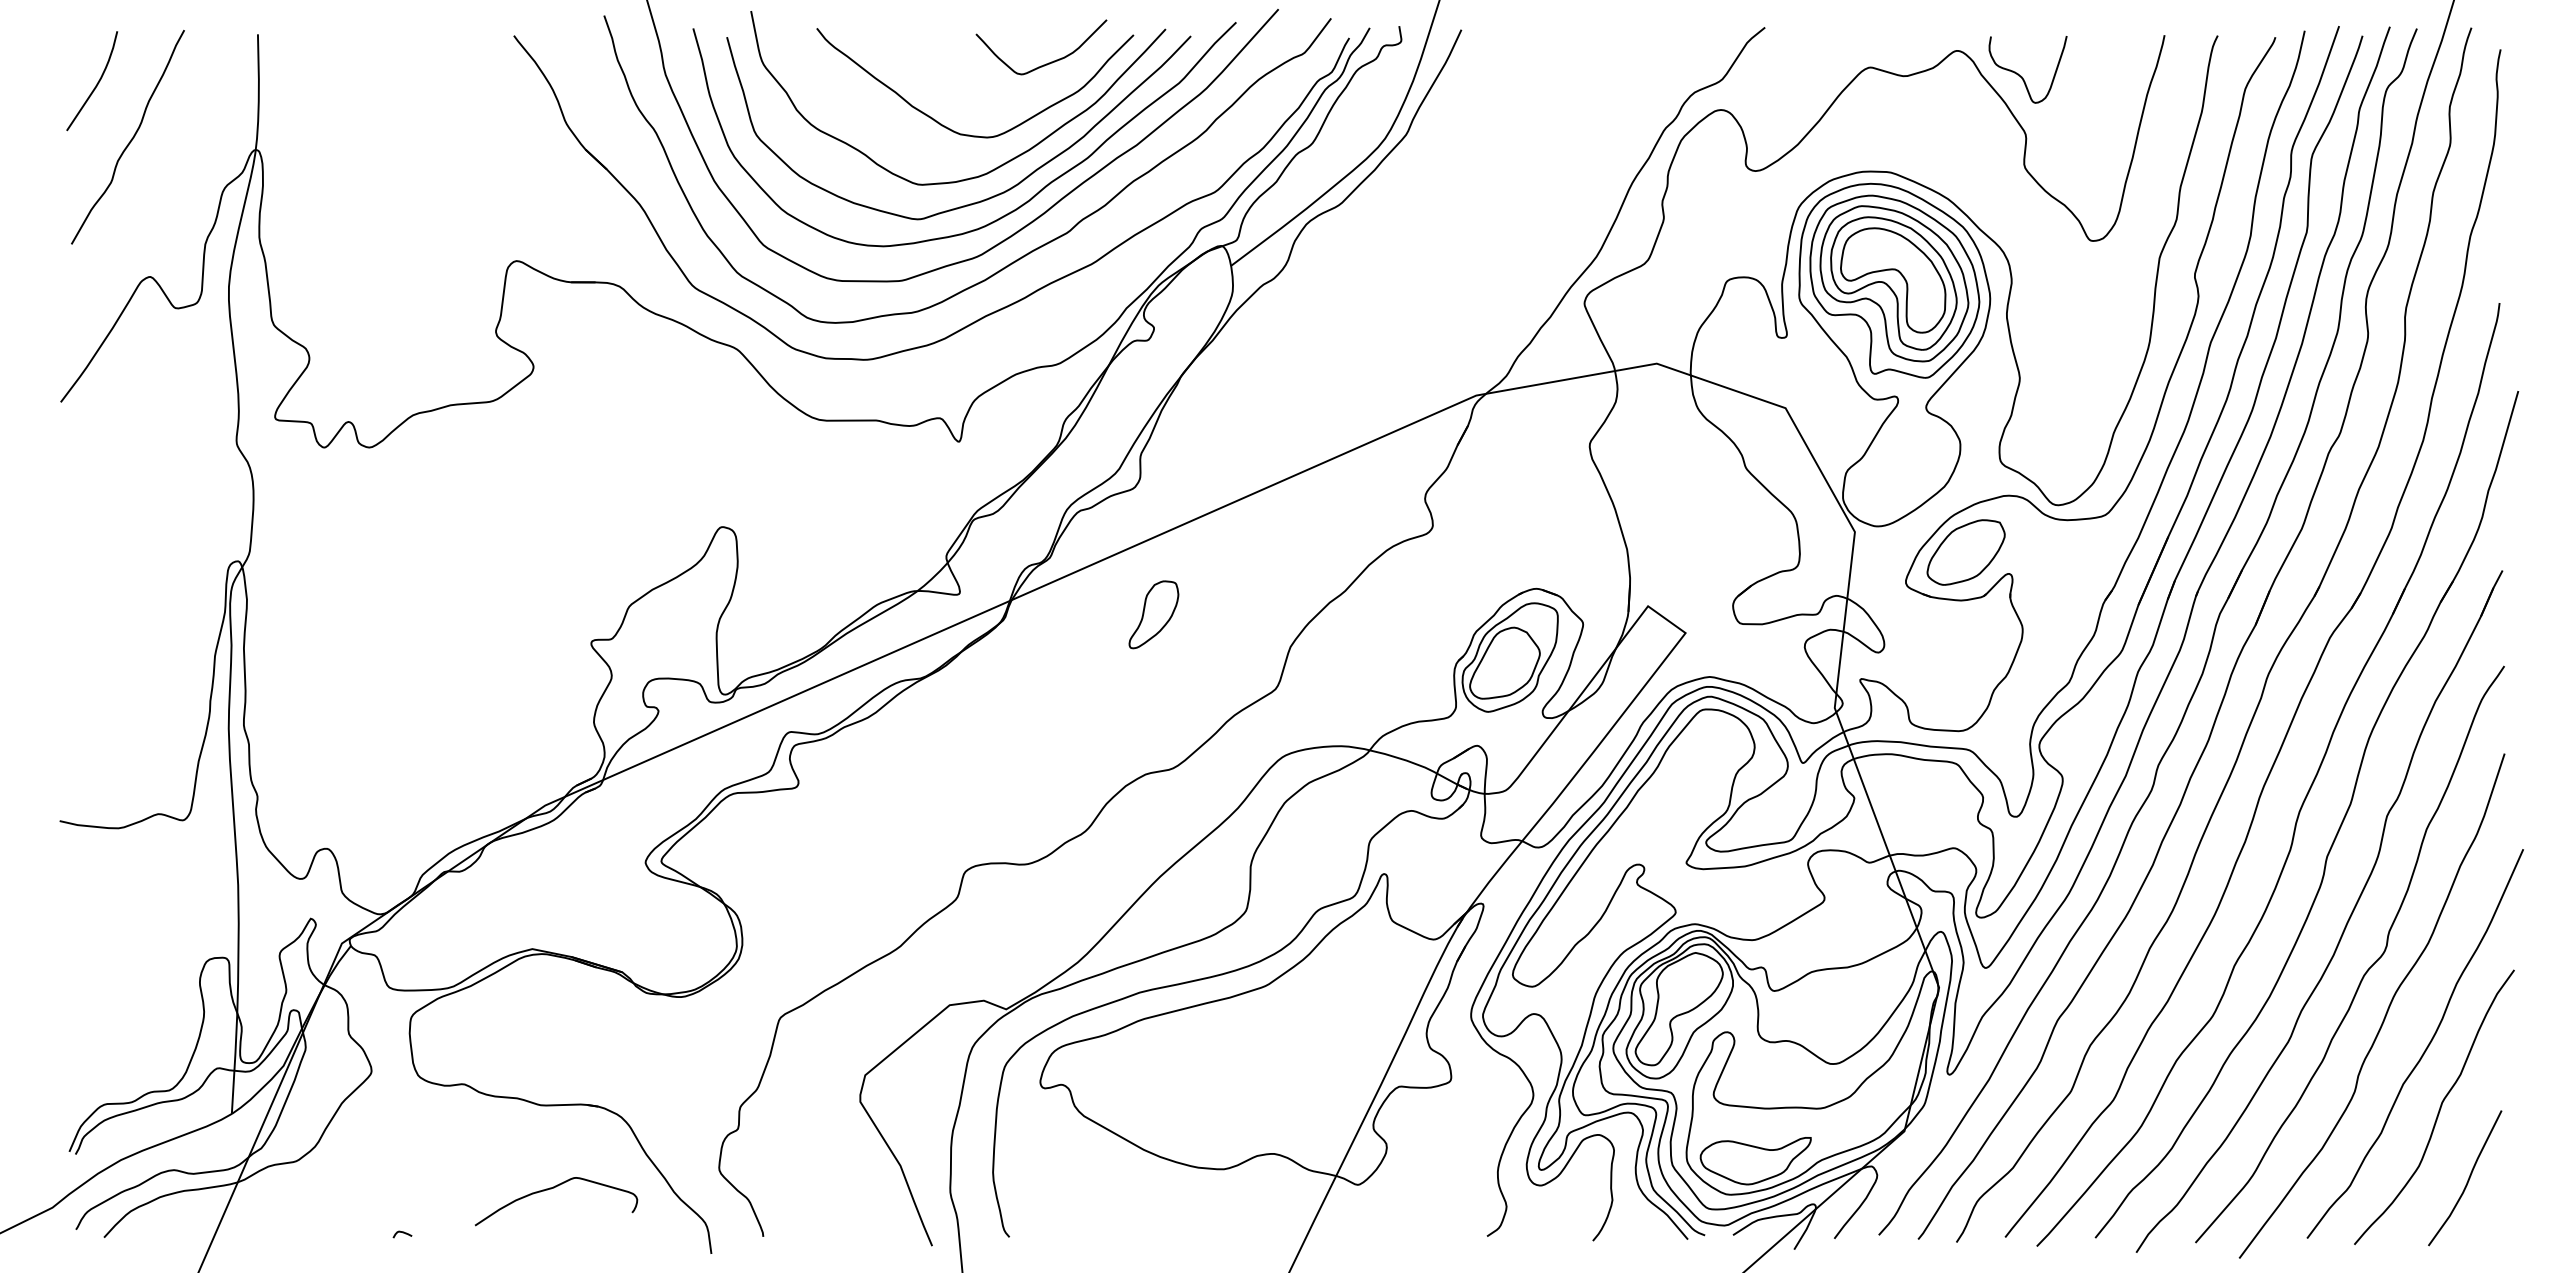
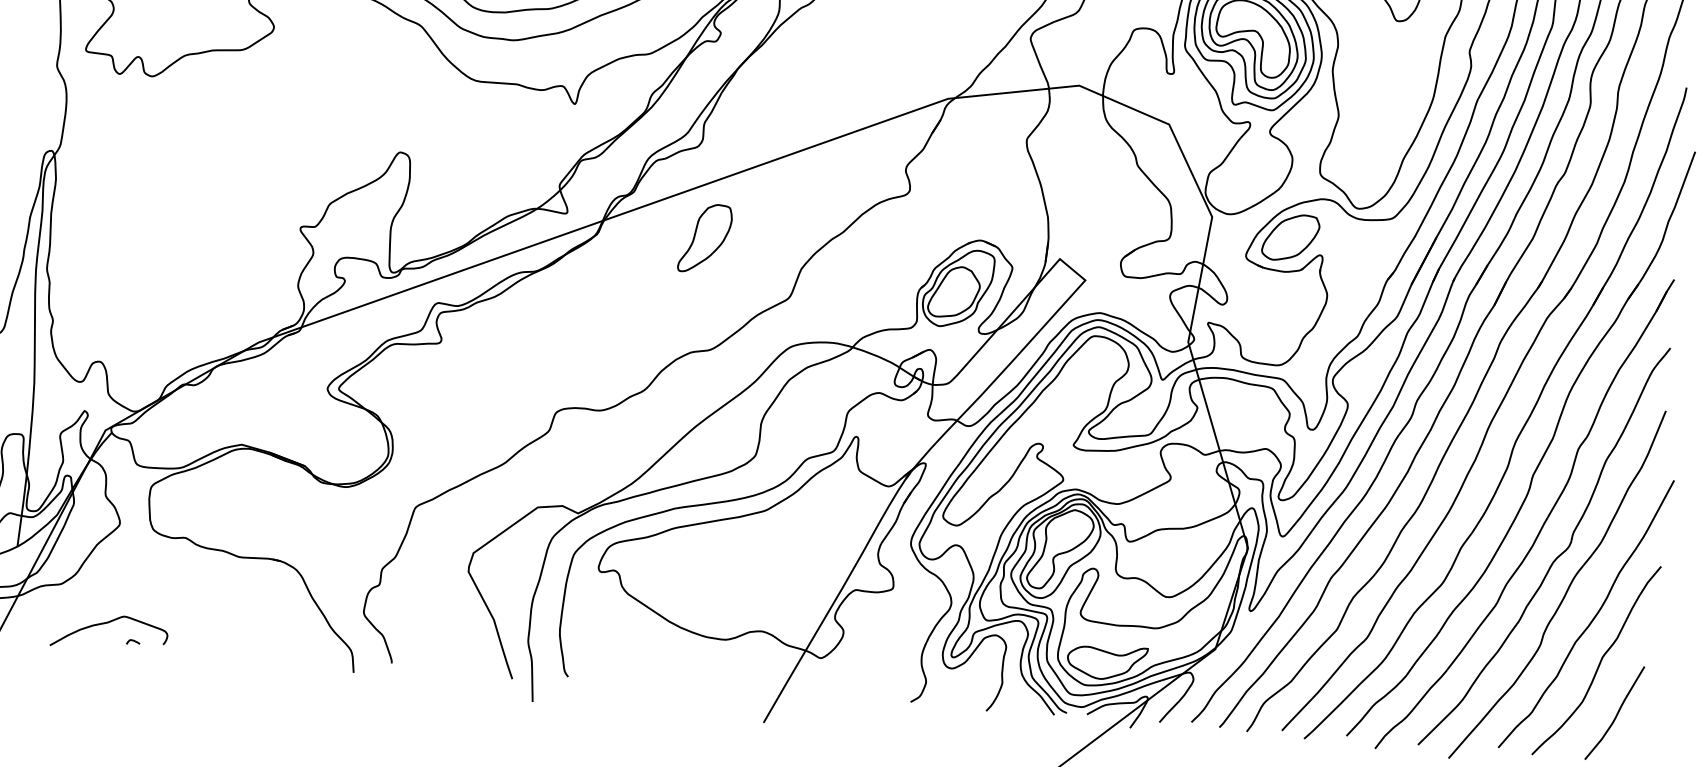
part: (1153, 614) -> (704, 238), size x1.43
curve: (551, 1189) -> (106, 623), moved

